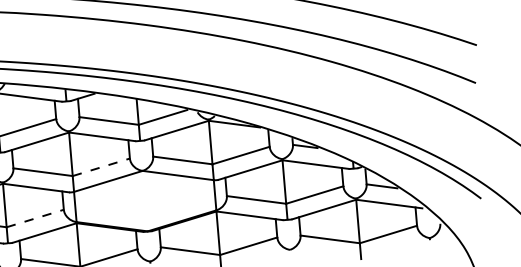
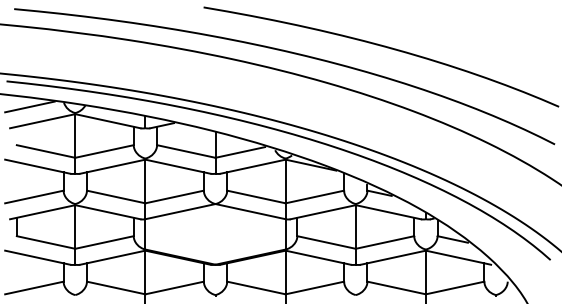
line: (101, 167) -> (174, 197), dashed -> solid
line: (35, 218) -> (104, 242), dashed -> solid

